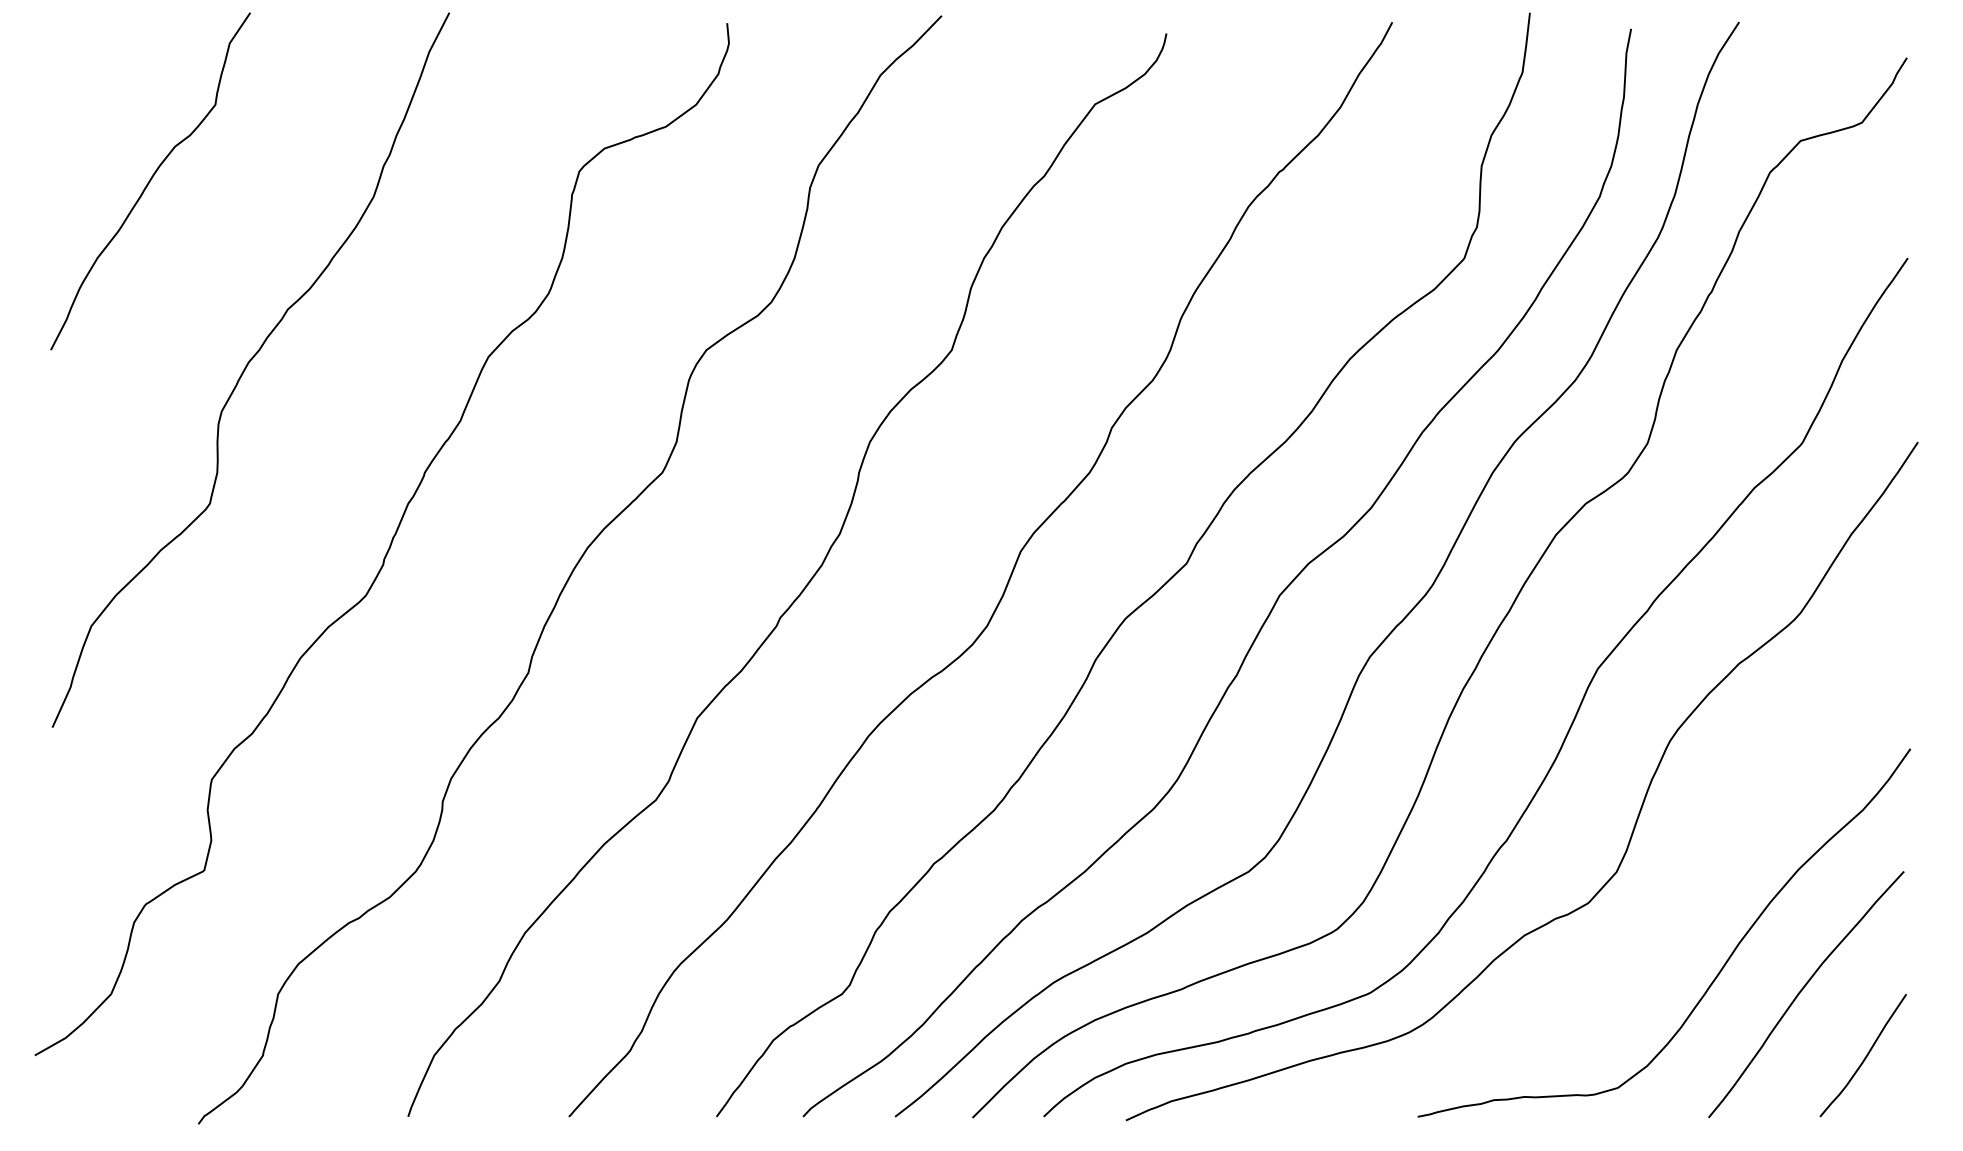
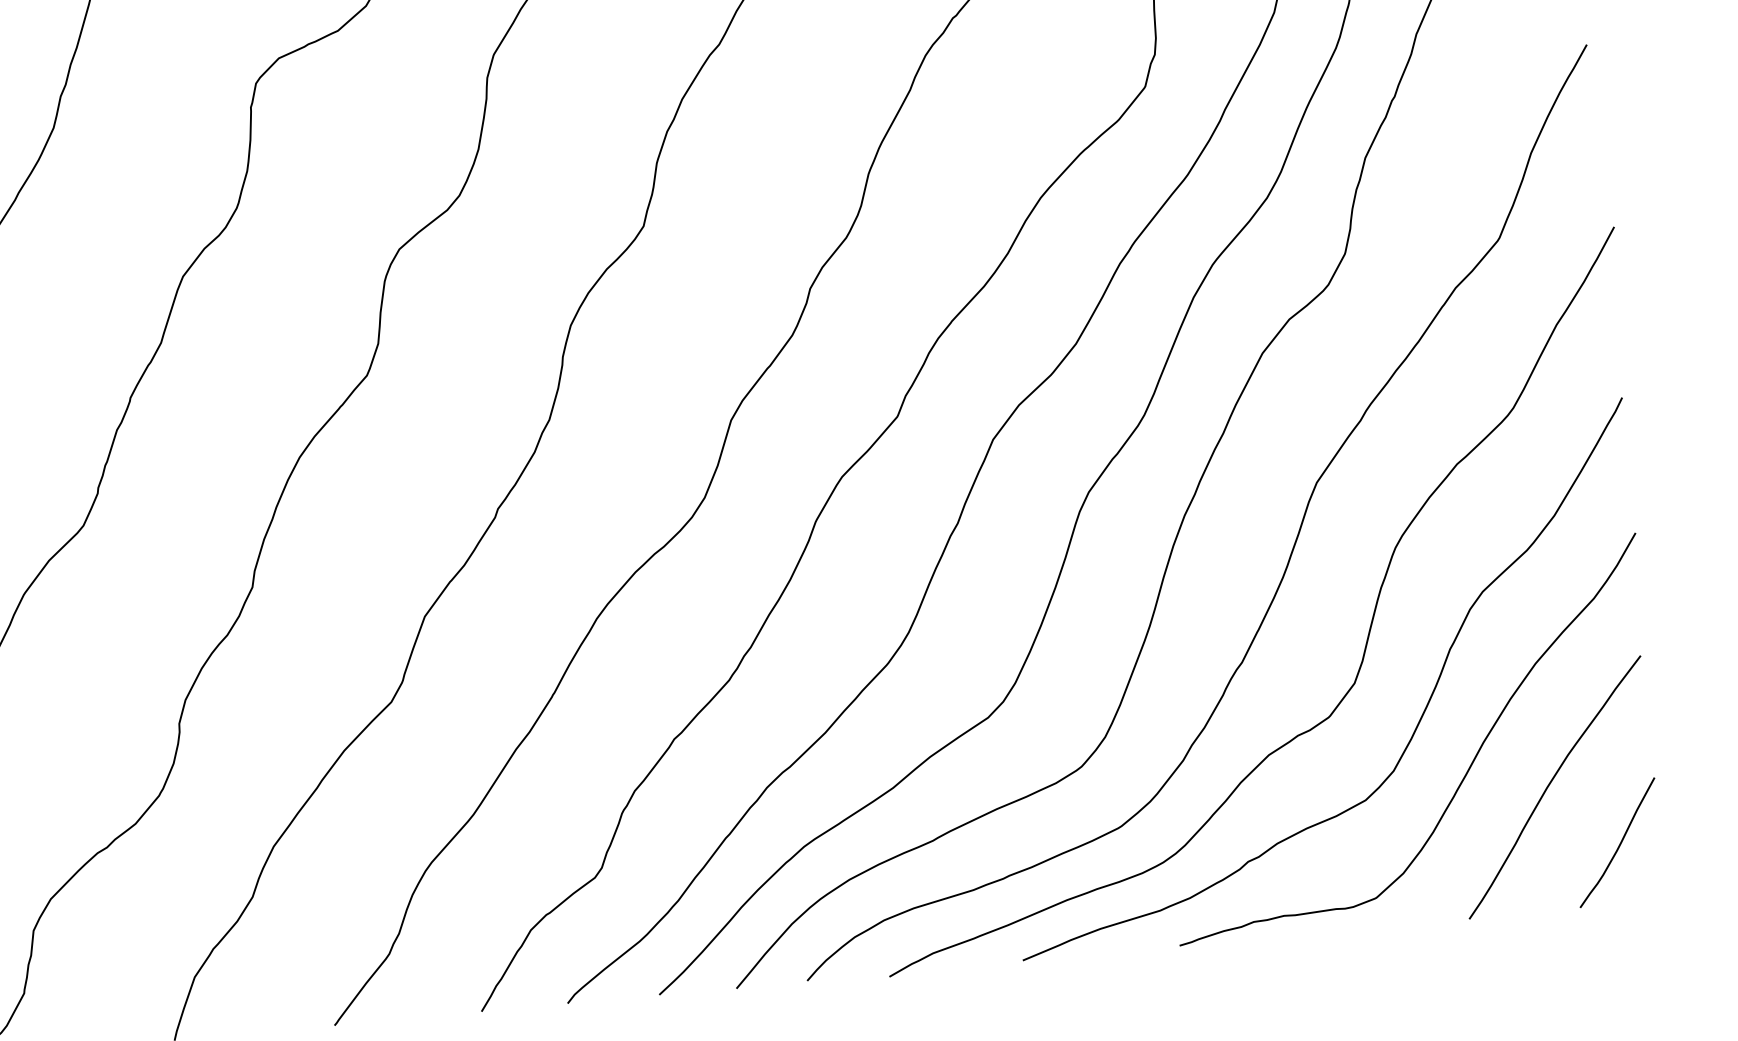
curve: (1674, 919) -> (1416, 725), added

